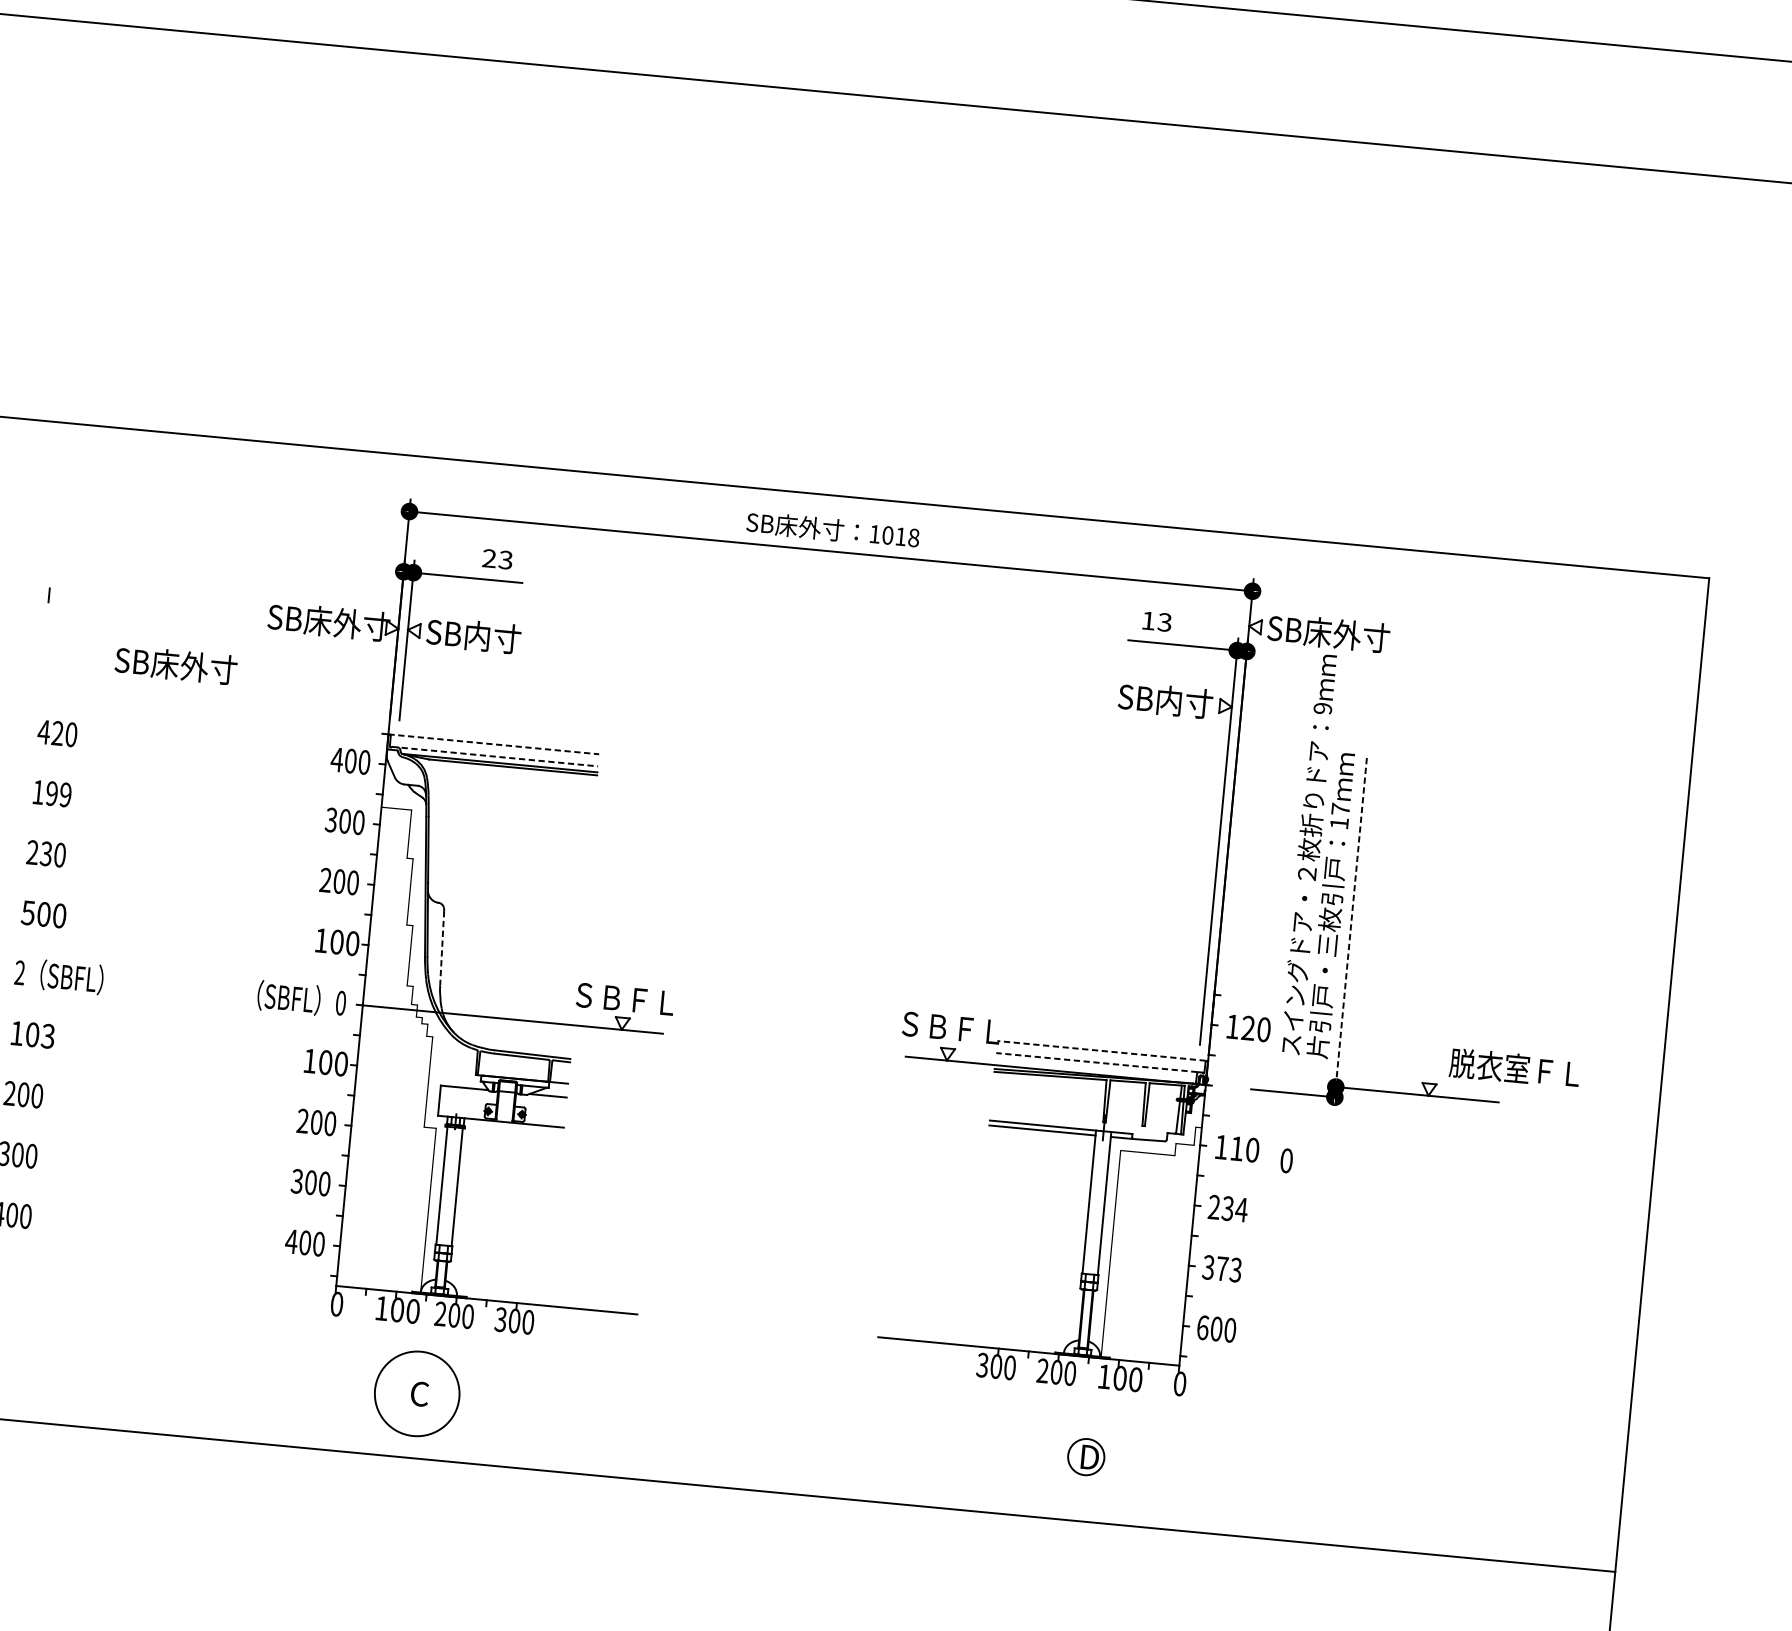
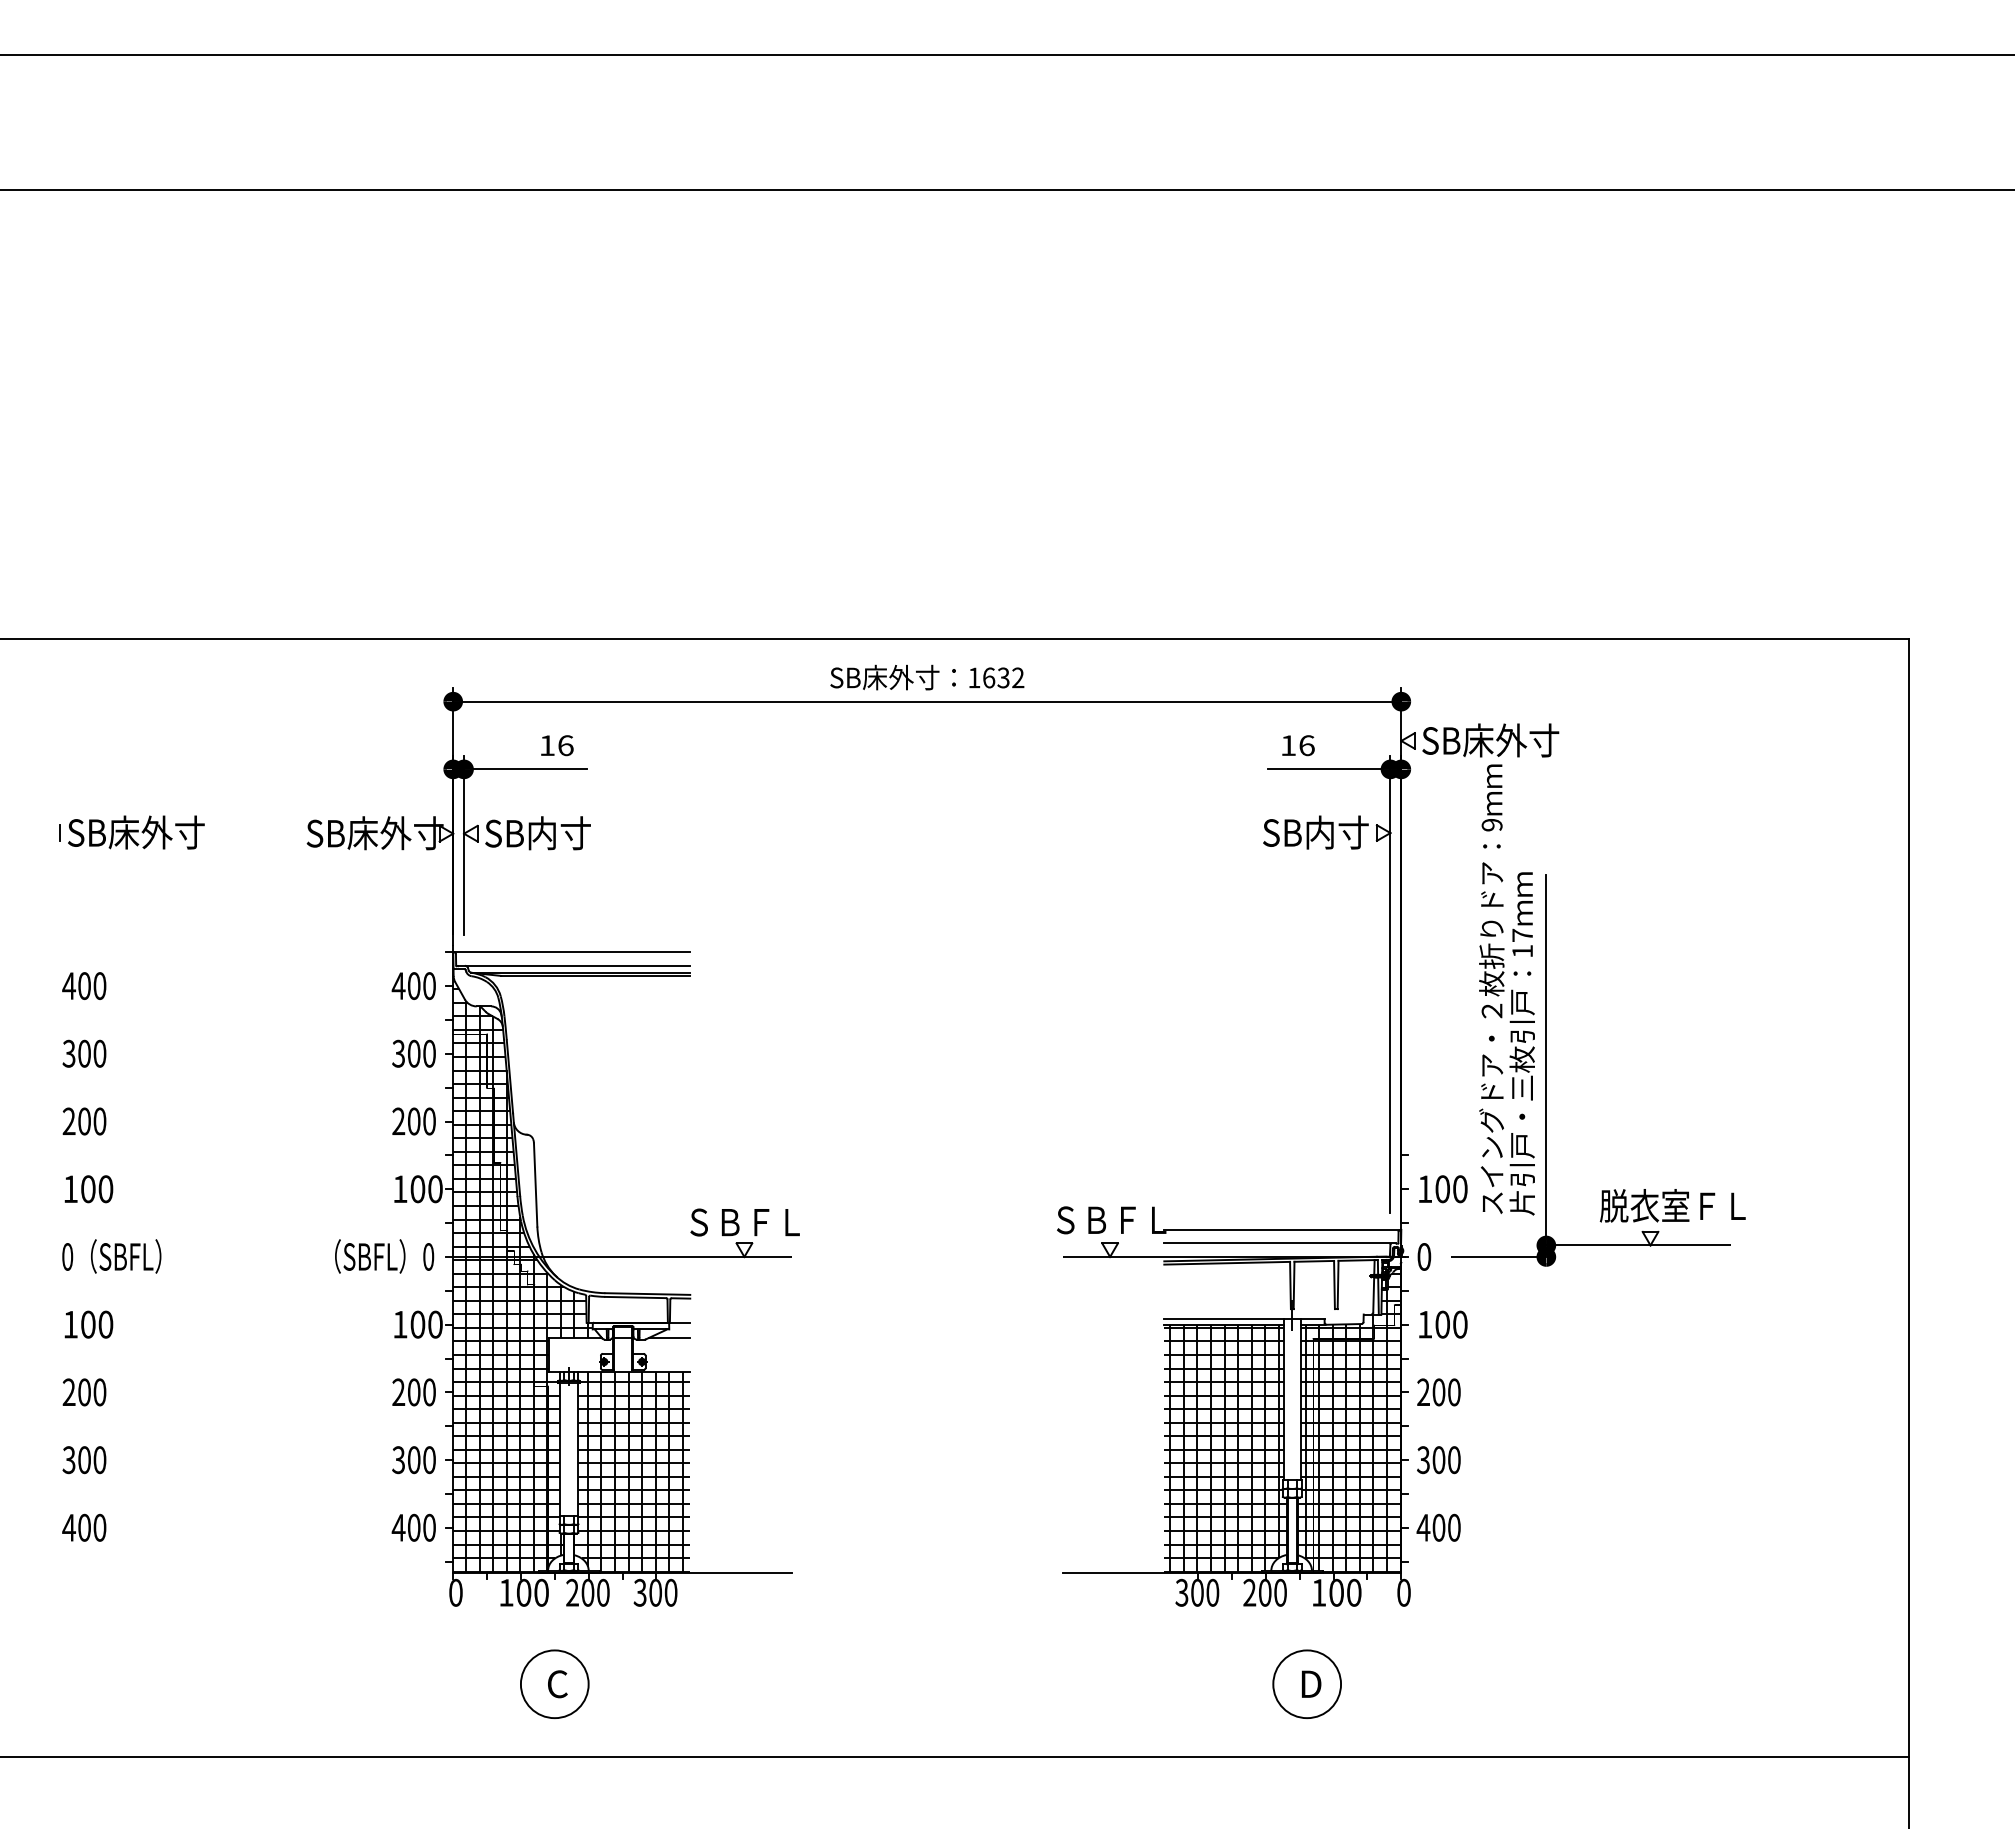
text: (900, 536) -> (1003, 677), 1018 -> 1632
text: (497, 559) -> (556, 745), 23 -> 16
text: (1164, 622) -> (1306, 745), 13 -> 16
text: (176, 665) -> (136, 832), moved
text: (57, 733) -> (84, 986), 420 -> 400
line: (493, 744) -> (571, 952), dashed -> solid
line: (495, 756) -> (574, 965), dashed -> solid
text: (52, 793) -> (84, 1053), 199 -> 300
text: (46, 853) -> (84, 1121), 230 -> 200
text: (28, 913) -> (70, 1189), 500 -> 100
line: (1351, 921) -> (1546, 1059), dashed -> solid
line: (442, 947) -> (535, 1184), dashed -> solid
text: (19, 972) -> (67, 1256), 2 -> 0
text: (1248, 1028) -> (1442, 1189), 120 -> 100
hatch: (422, 1032) -> (522, 1280), added
text: (47, 1036) -> (105, 1324), 103 -> 100
line: (1100, 1050) -> (1280, 1229), dashed -> solid
line: (1096, 1062) -> (1276, 1243), dashed -> solid
text: (1514, 1068) -> (1672, 1205), moved
text: (1236, 1148) -> (1442, 1324), 110 -> 100
text: (1286, 1160) -> (1424, 1256), moved
text: (1234, 1209) -> (1446, 1392), 234 -> 200
hatch: (504, 1212) -> (632, 1472), added
hatch: (1146, 1226) -> (1349, 1420), added
hatch: (1033, 1240) -> (1225, 1448), added
text: (1228, 1269) -> (1446, 1460), 373 -> 300
text: (1202, 1327) -> (1423, 1527), 600 -> 400
circle: (416, 1394) -> (554, 1684), size x0.71
circle: (1086, 1457) -> (1307, 1684), size x1.67

